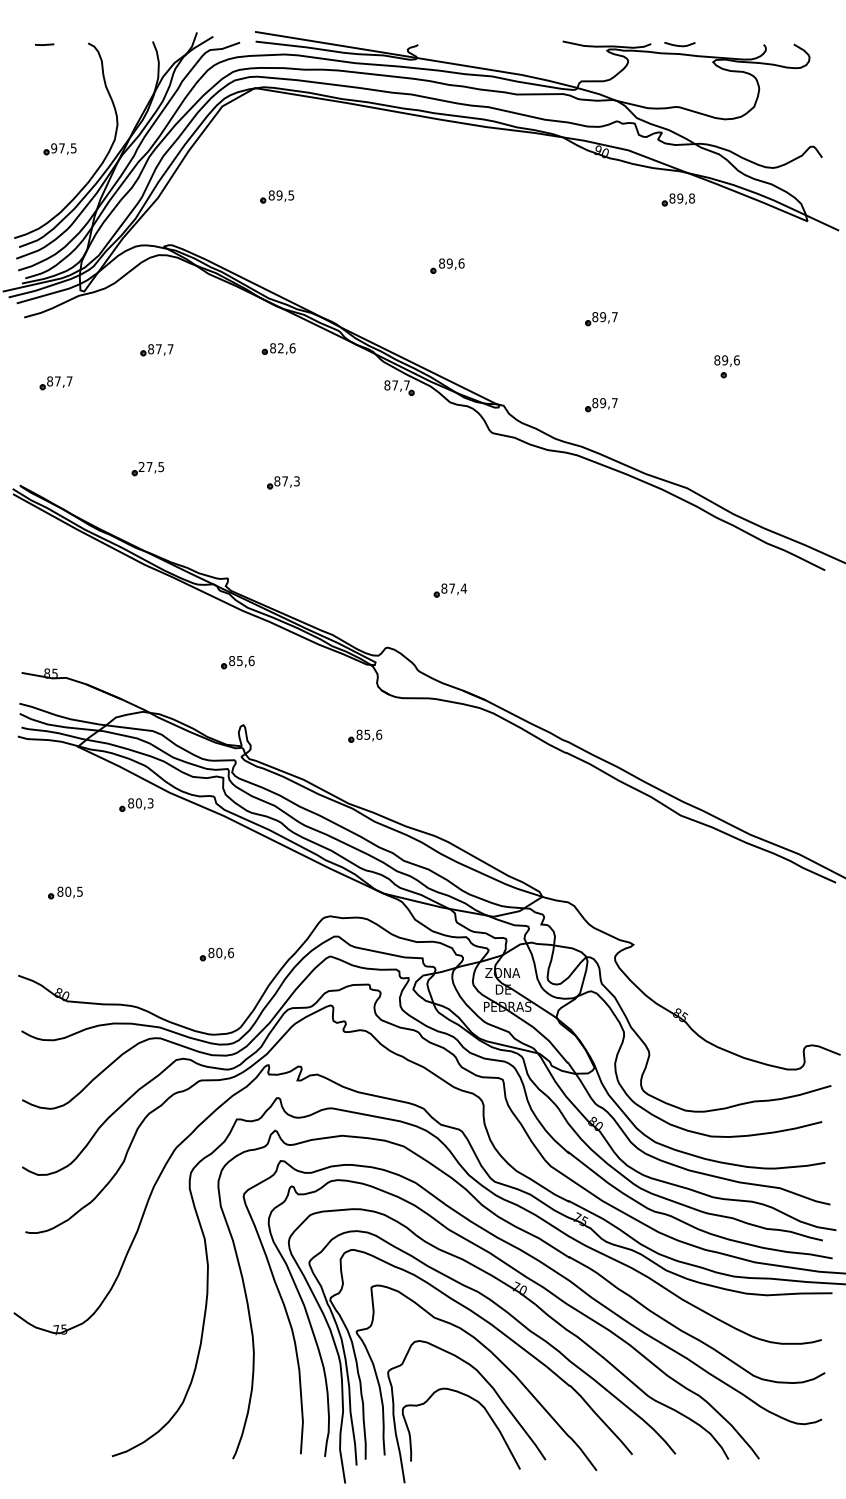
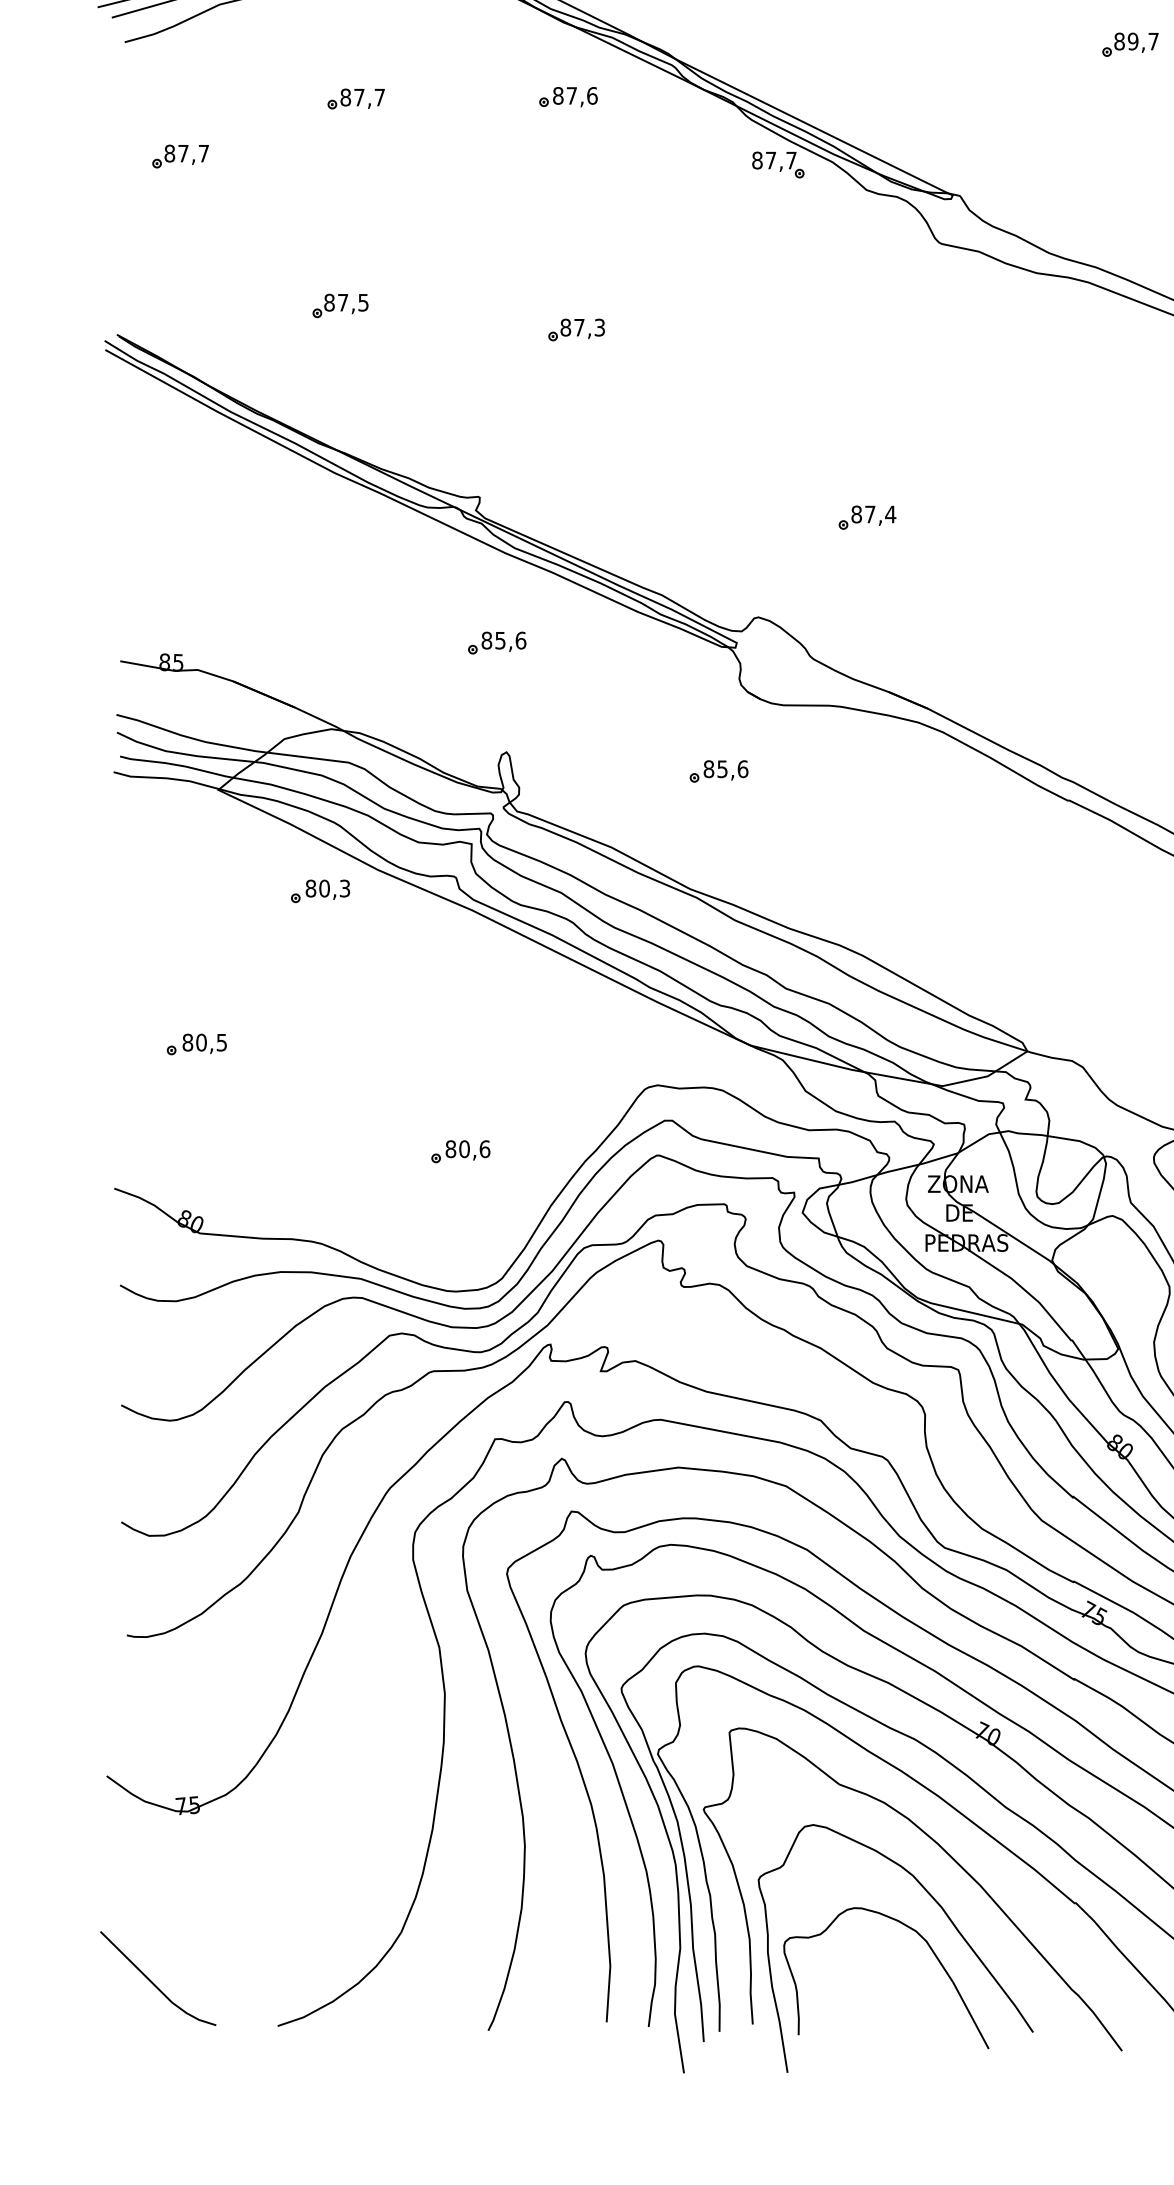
text: (280, 348) -> (571, 96), 82,6 -> 87,6
part: (601, 405) -> (1130, 195), removed
text: (141, 467) -> (329, 303), 27,5 -> 87,5
line: (40, 1430) -> (153, 1980), added

